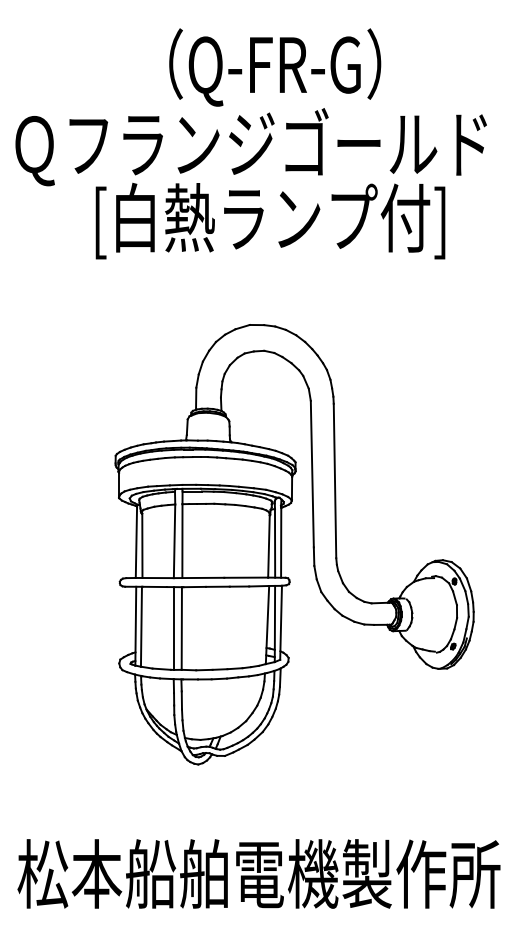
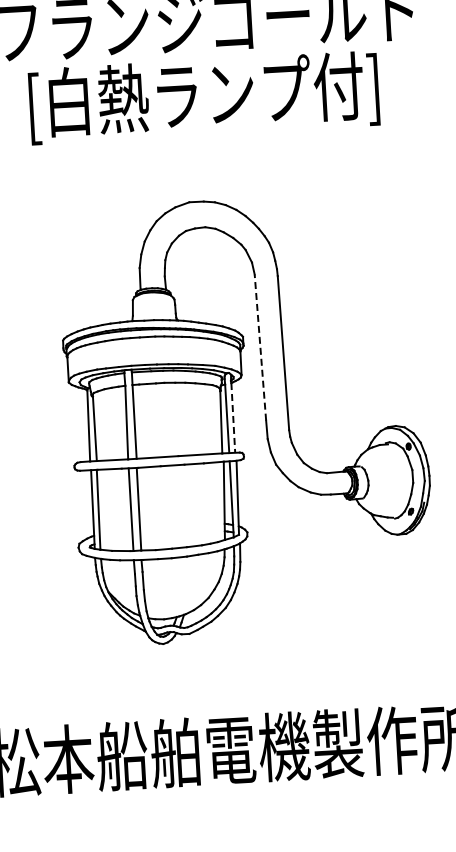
line: (312, 473) -> (260, 346), solid -> dashed
line: (281, 542) -> (233, 417), solid -> dashed

